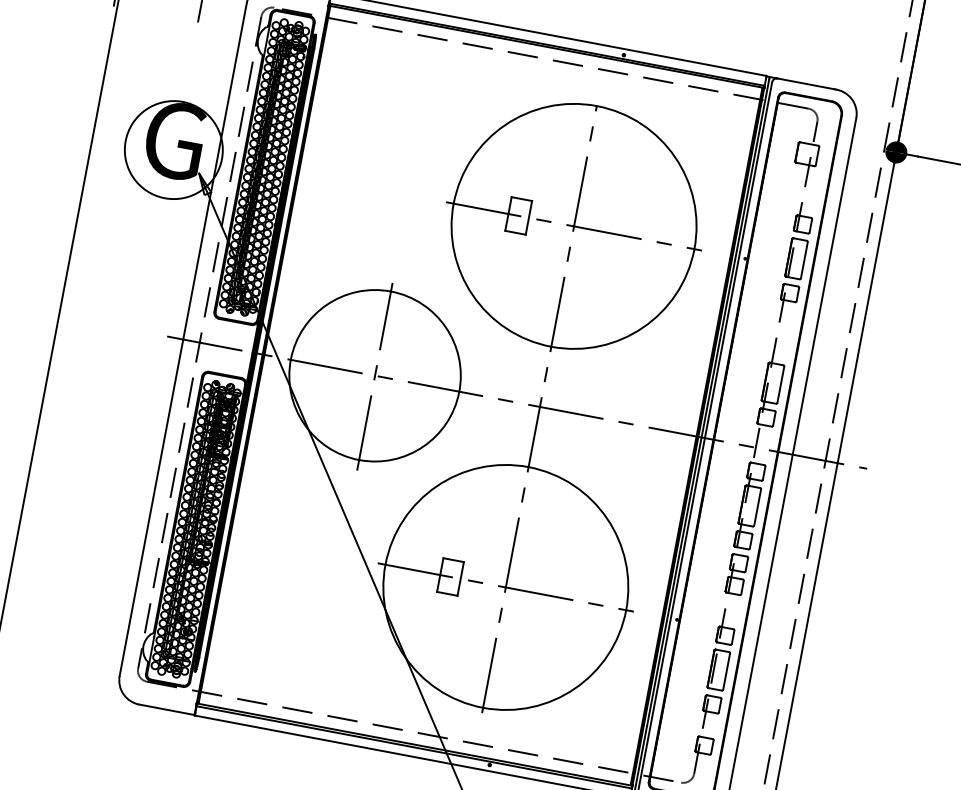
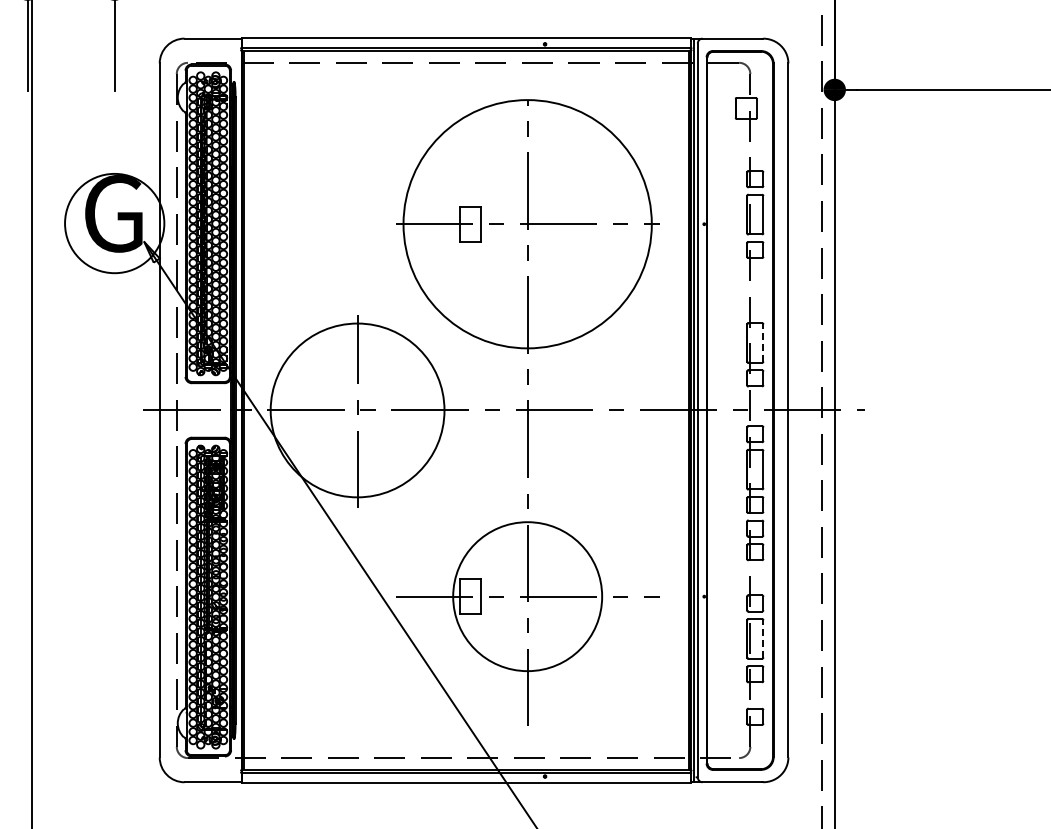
line: (781, 384) -> (763, 342), solid -> dashed
circle: (505, 587) -> (527, 596), size x0.6
line: (726, 671) -> (763, 638), solid -> dashed

